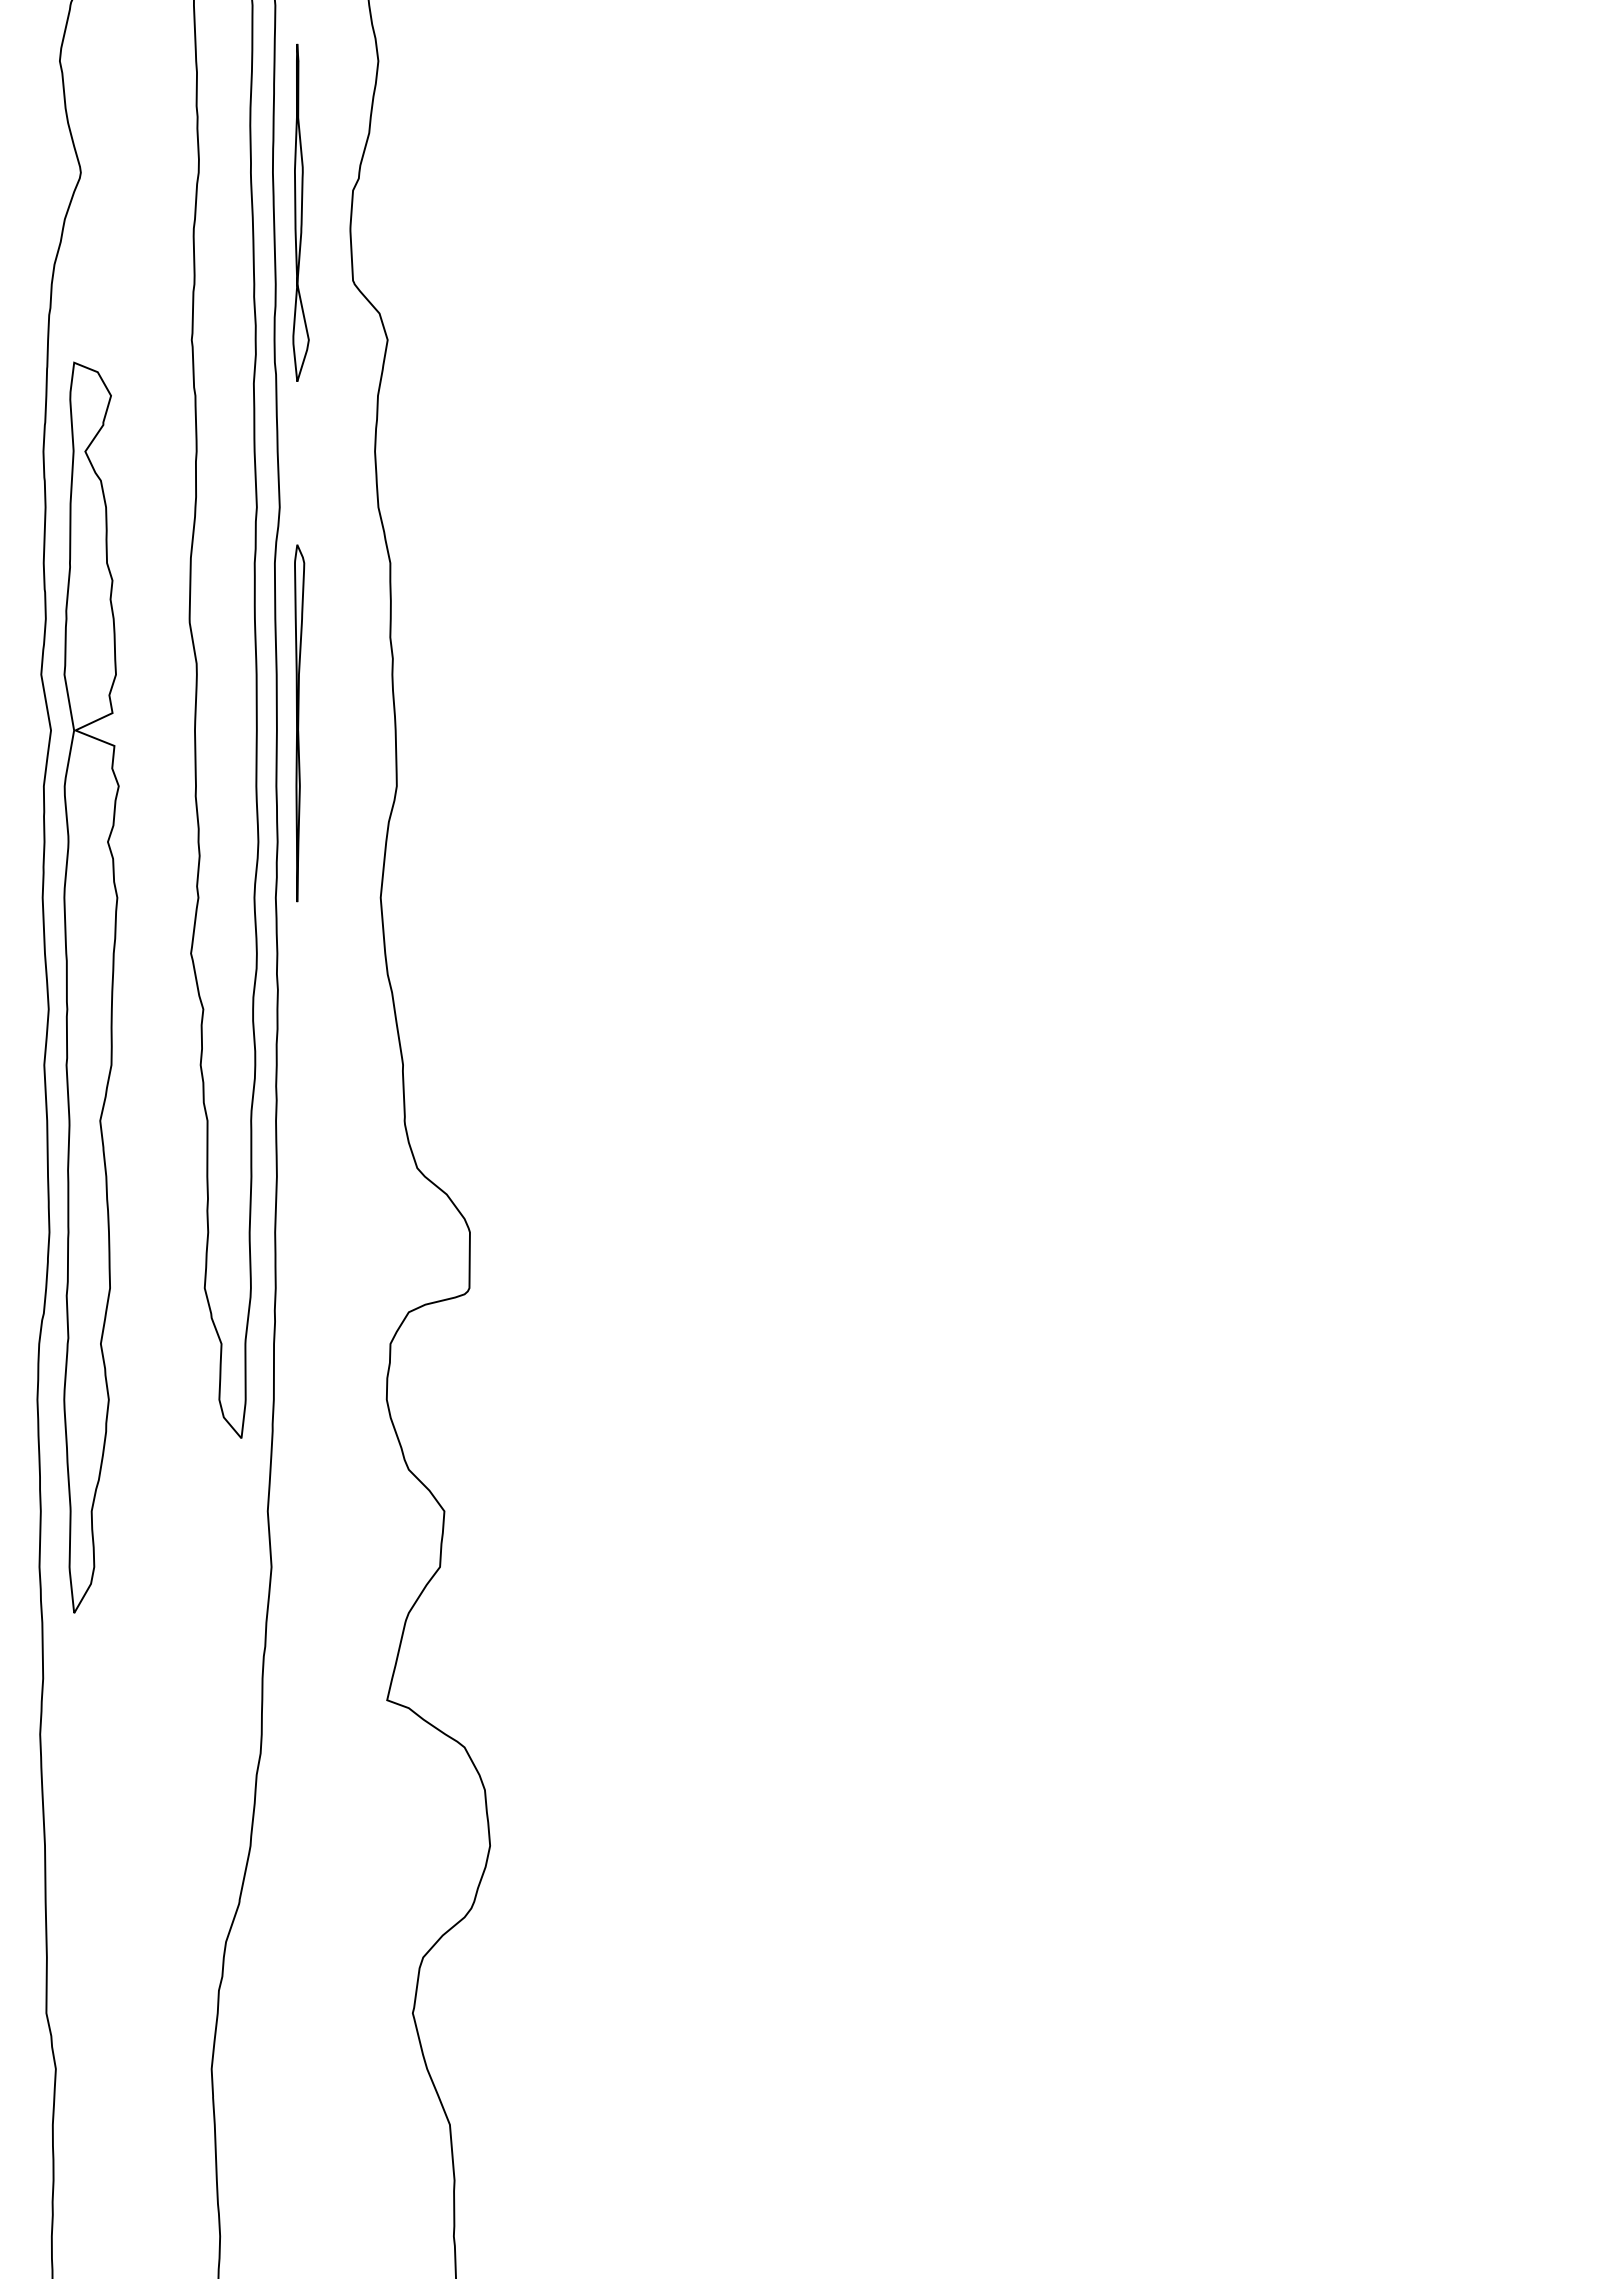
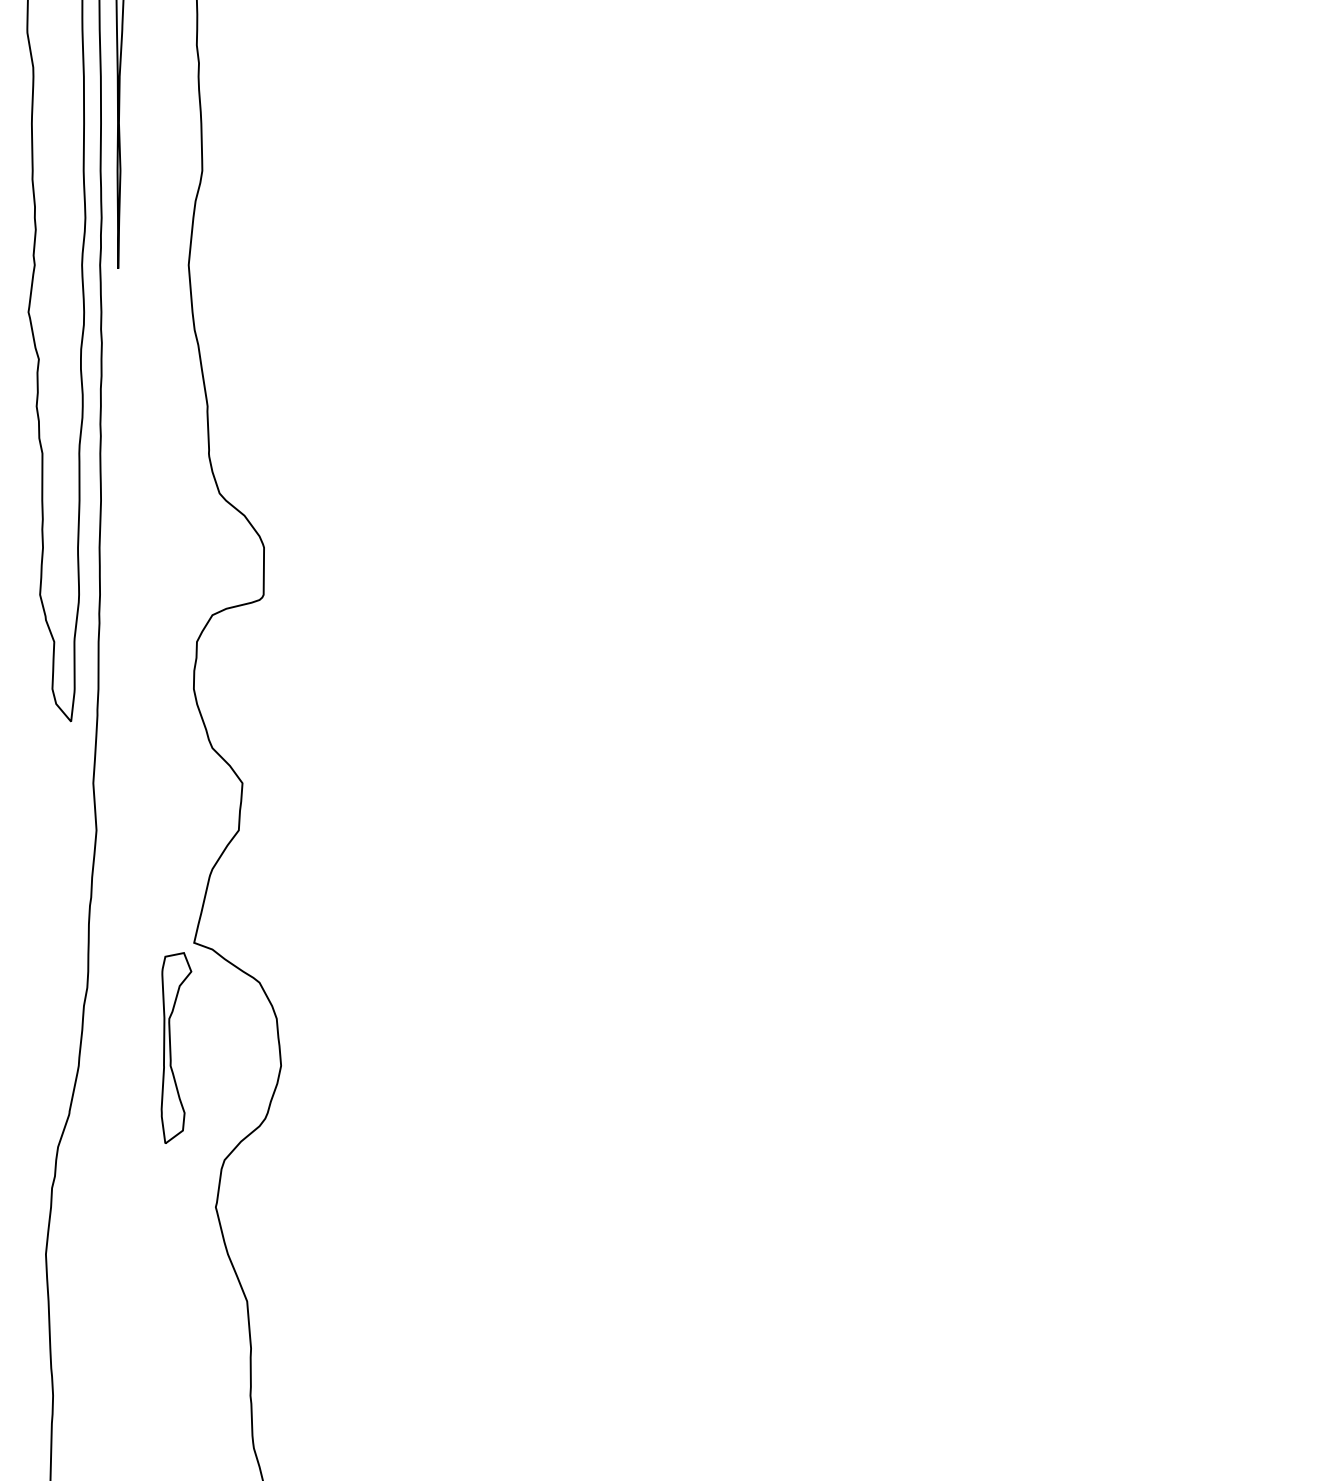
part: (365, 1824) -> (175, 1047), added

